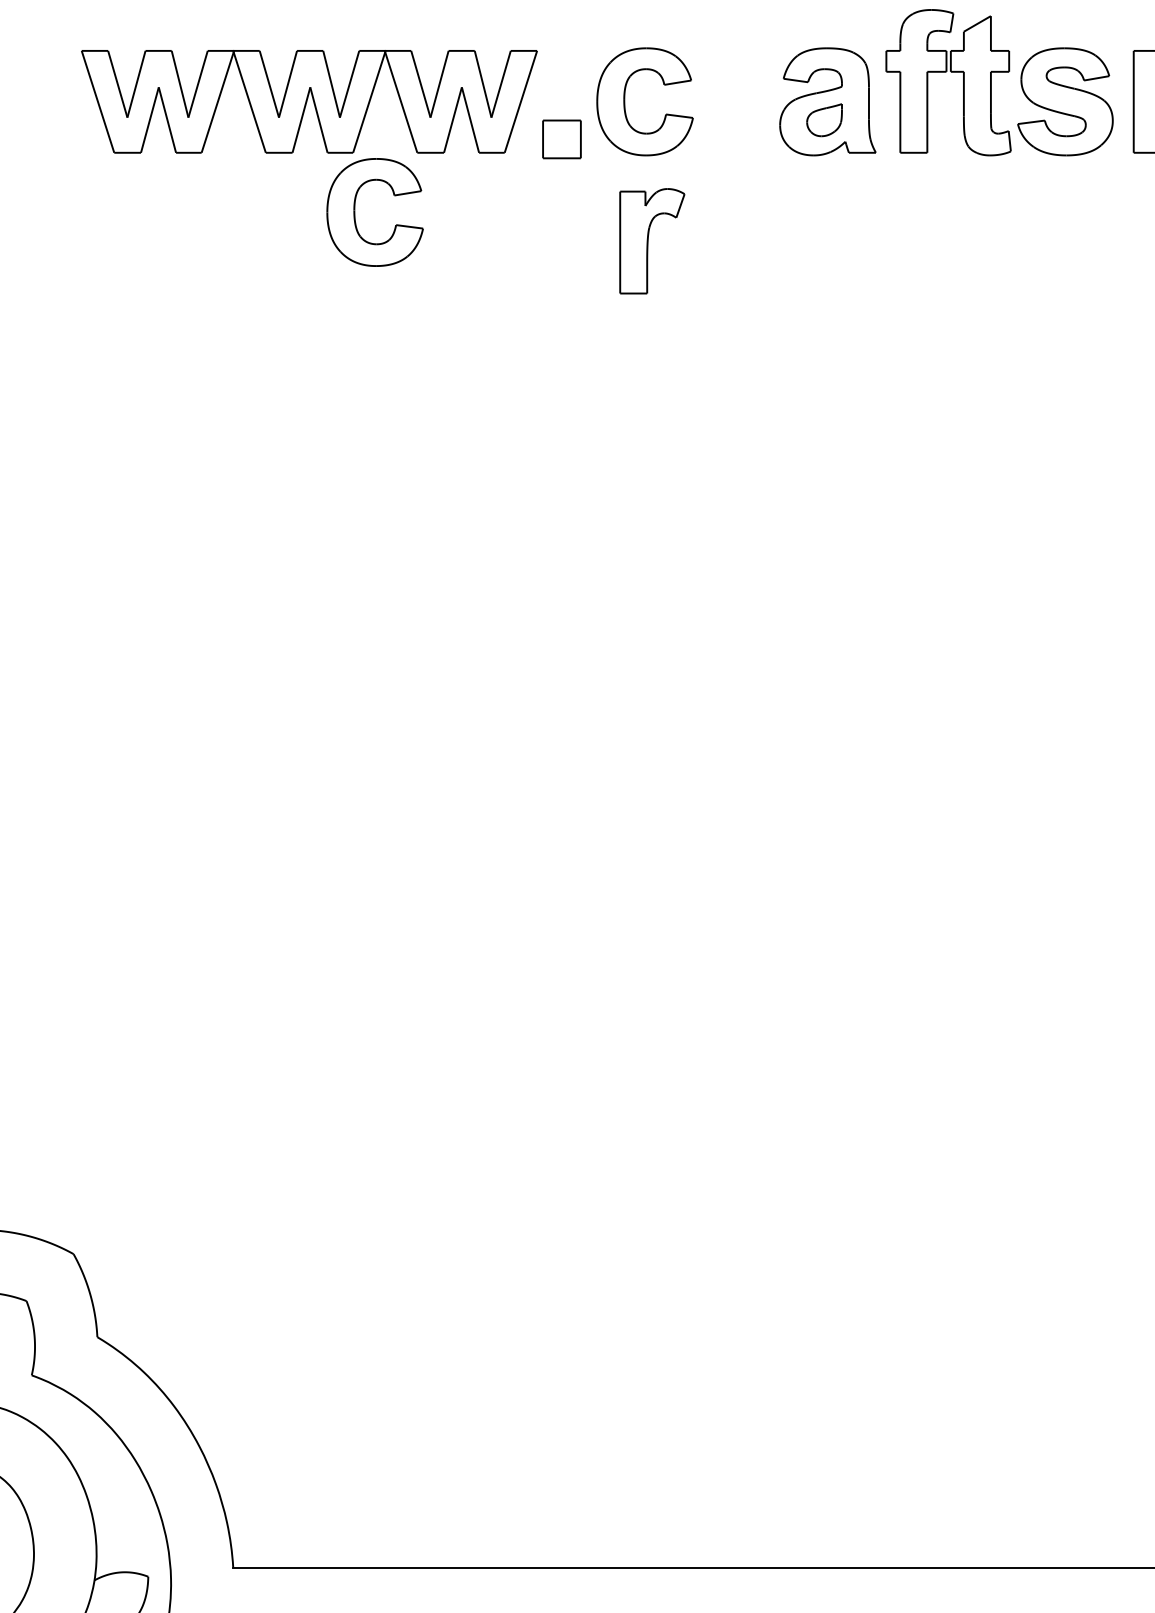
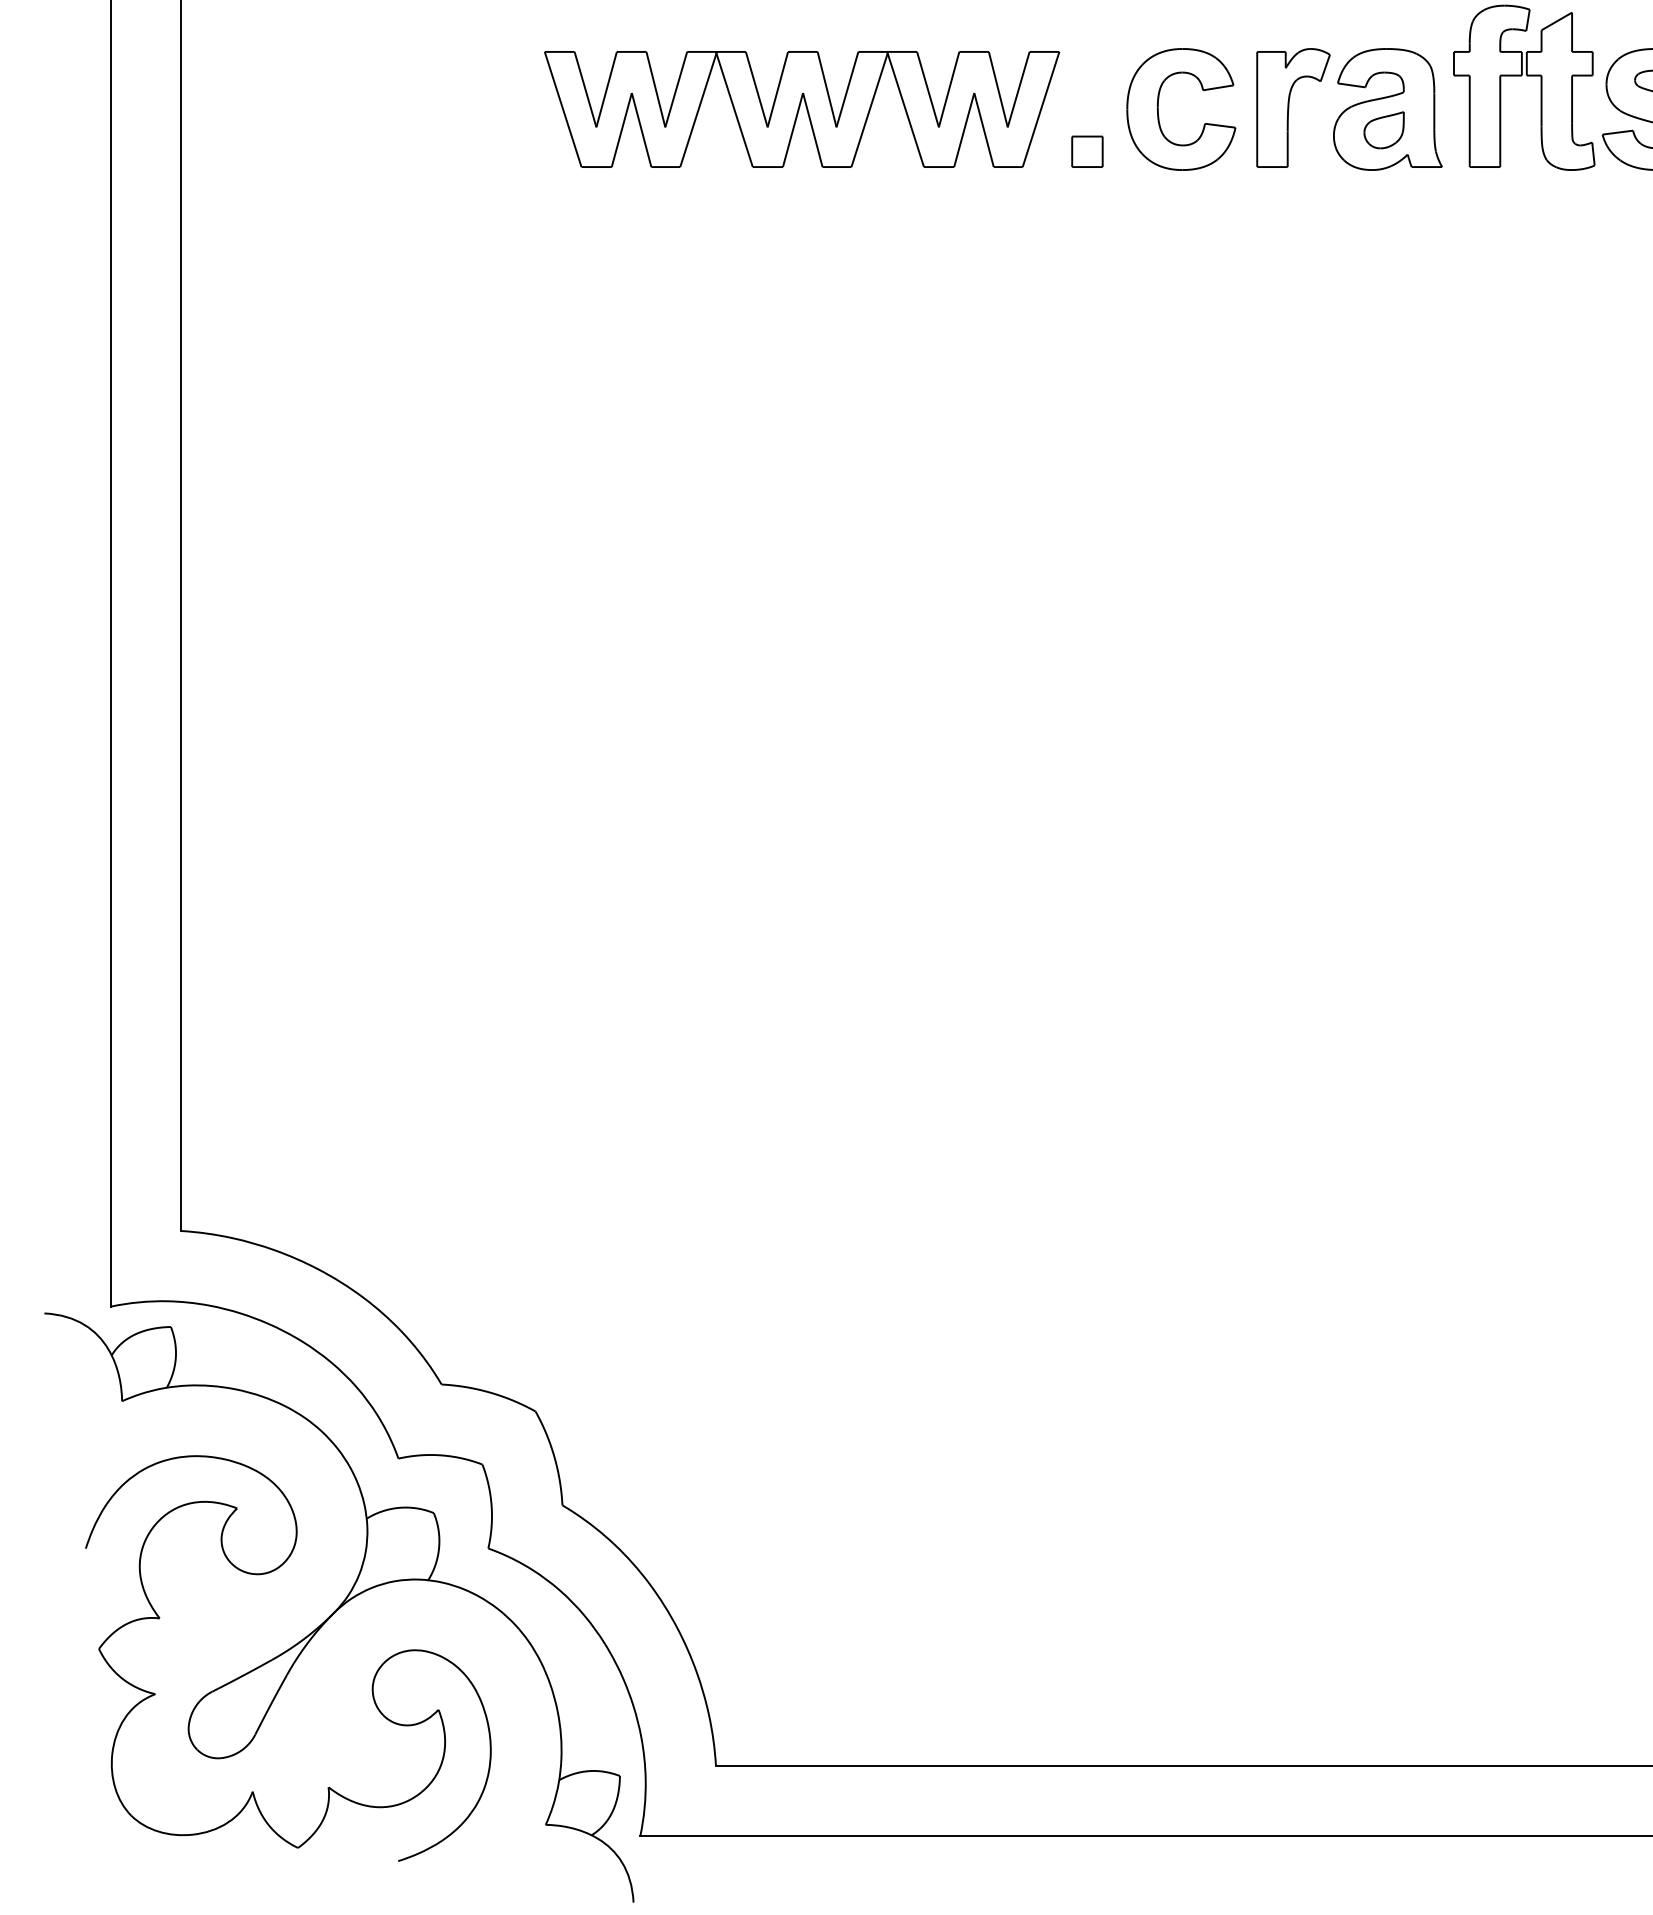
part: (562, 139) -> (1087, 151), size x0.71
part: (354, 212) -> (853, 234), removed
part: (652, 240) -> (1293, 107), moved

